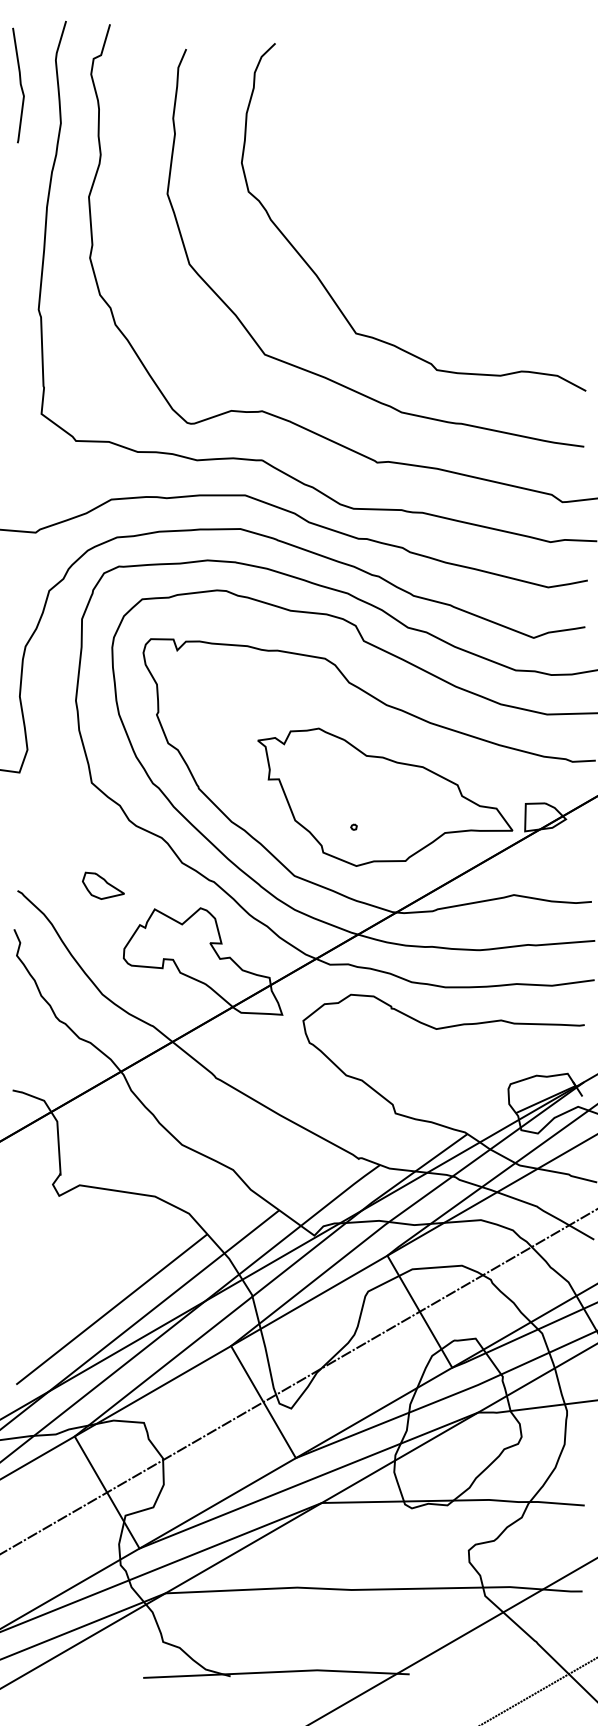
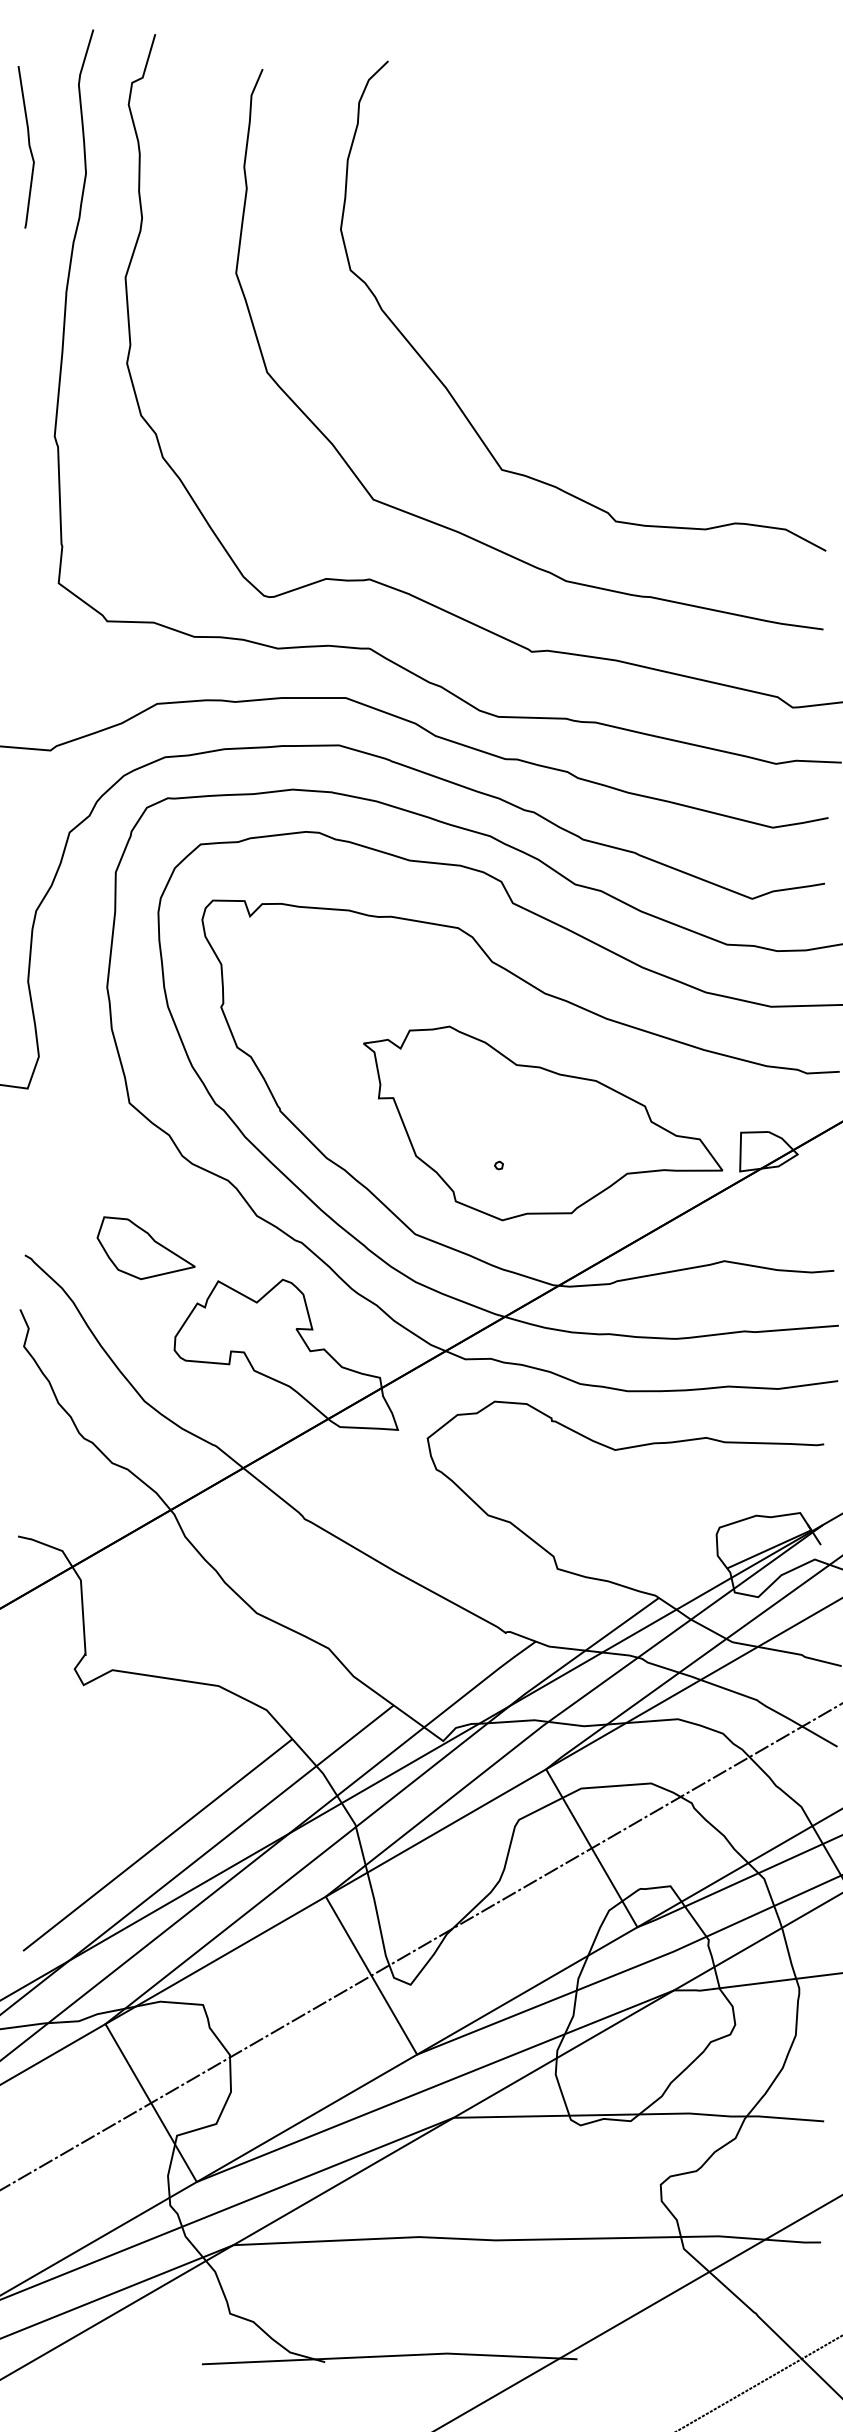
curve: (19, 84) -> (27, 145), moved
part: (103, 885) -> (146, 1247), size x1.67

